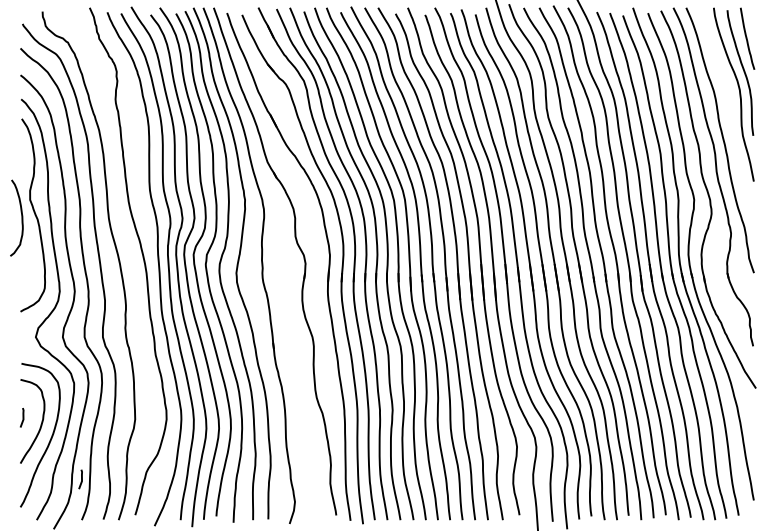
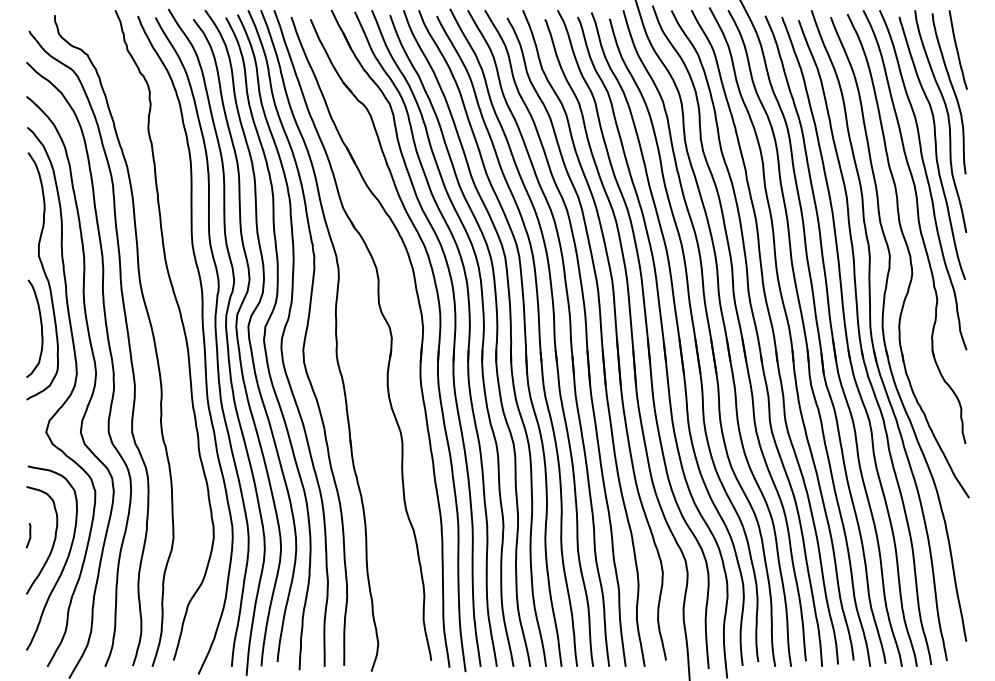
curve: (729, 114) -> (935, 147), added
curve: (21, 215) -> (40, 325), moved
line: (81, 479) -> (104, 614), removed

